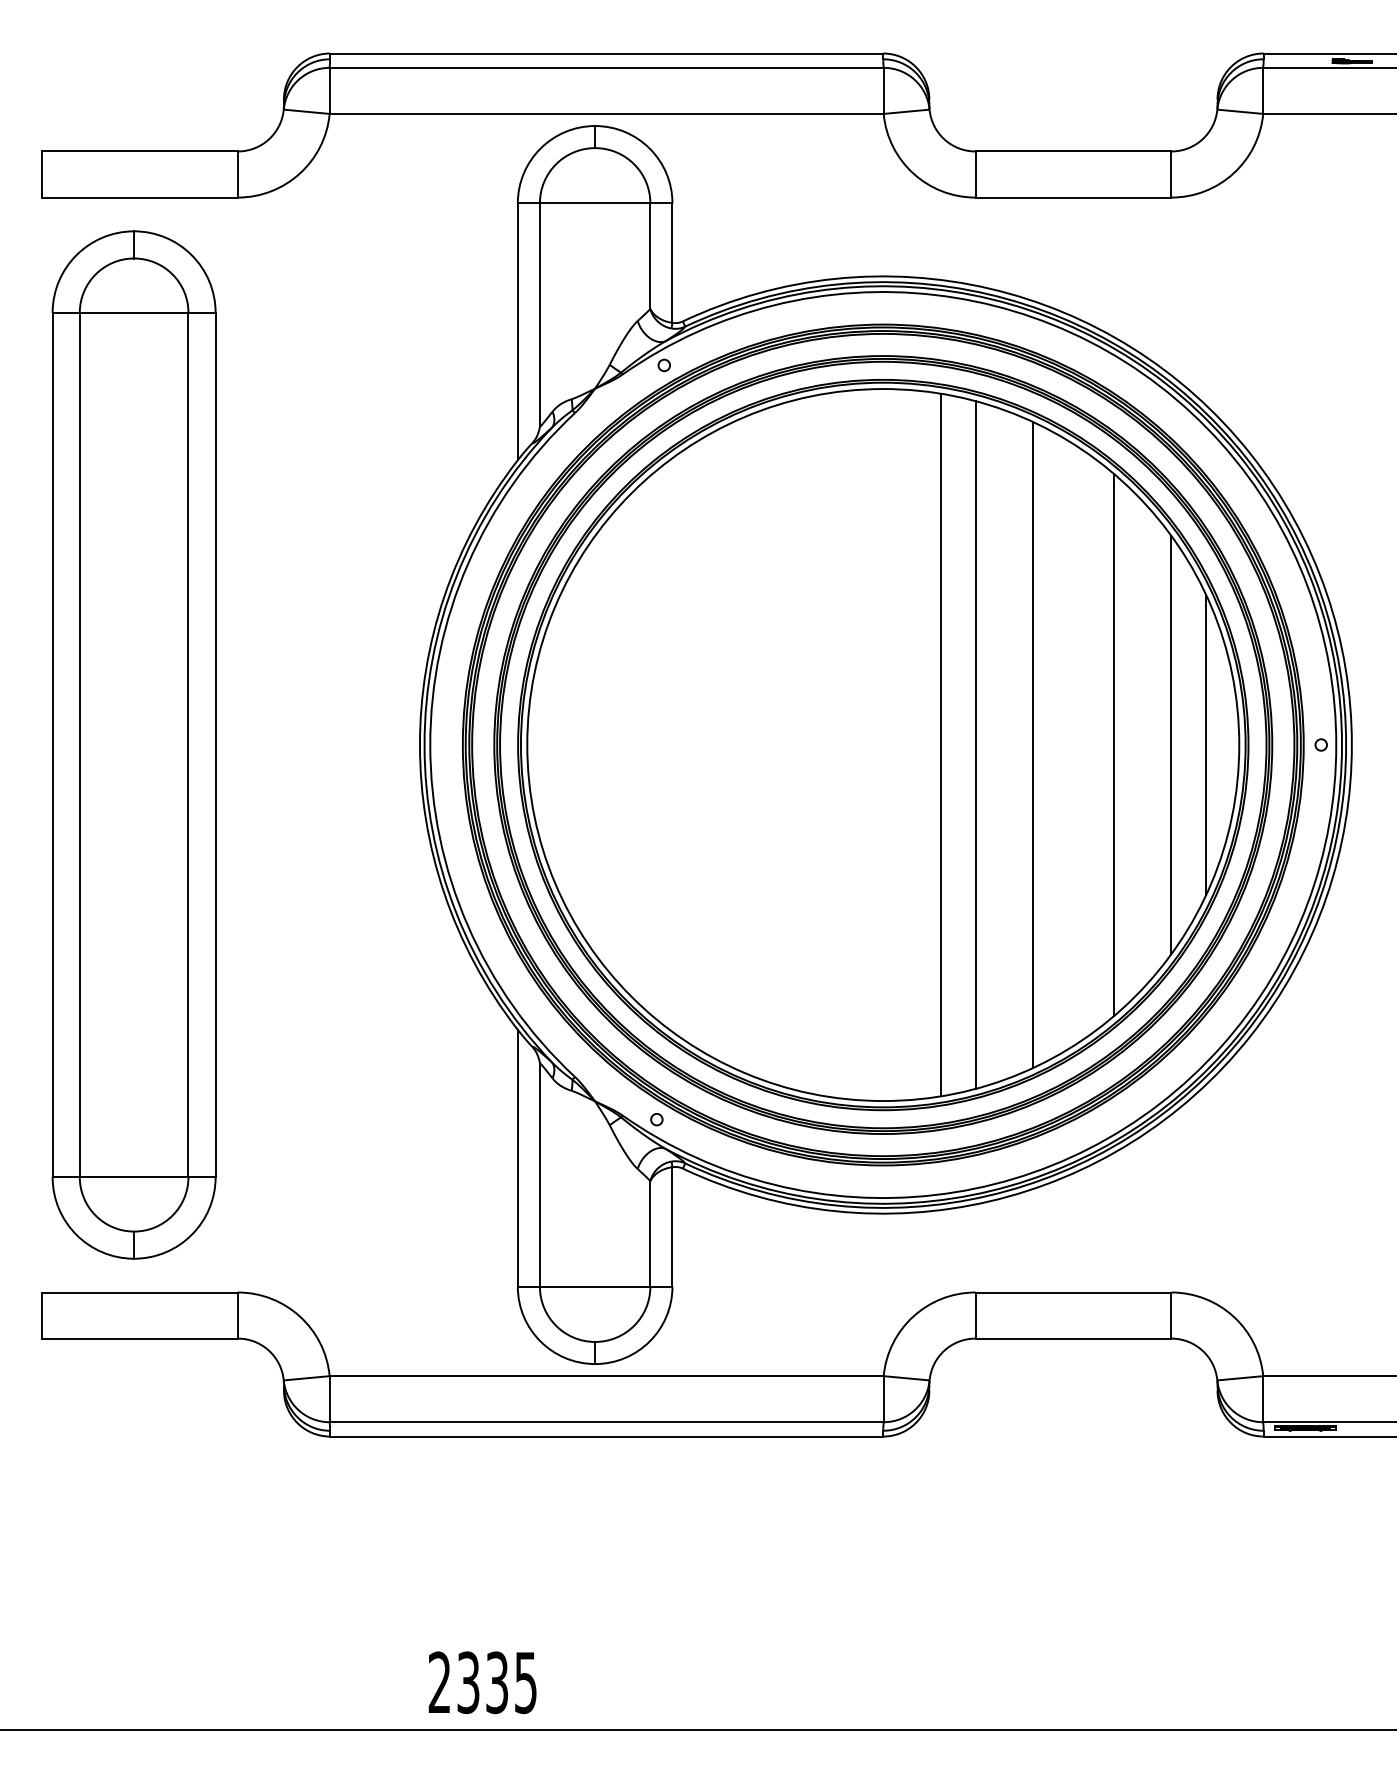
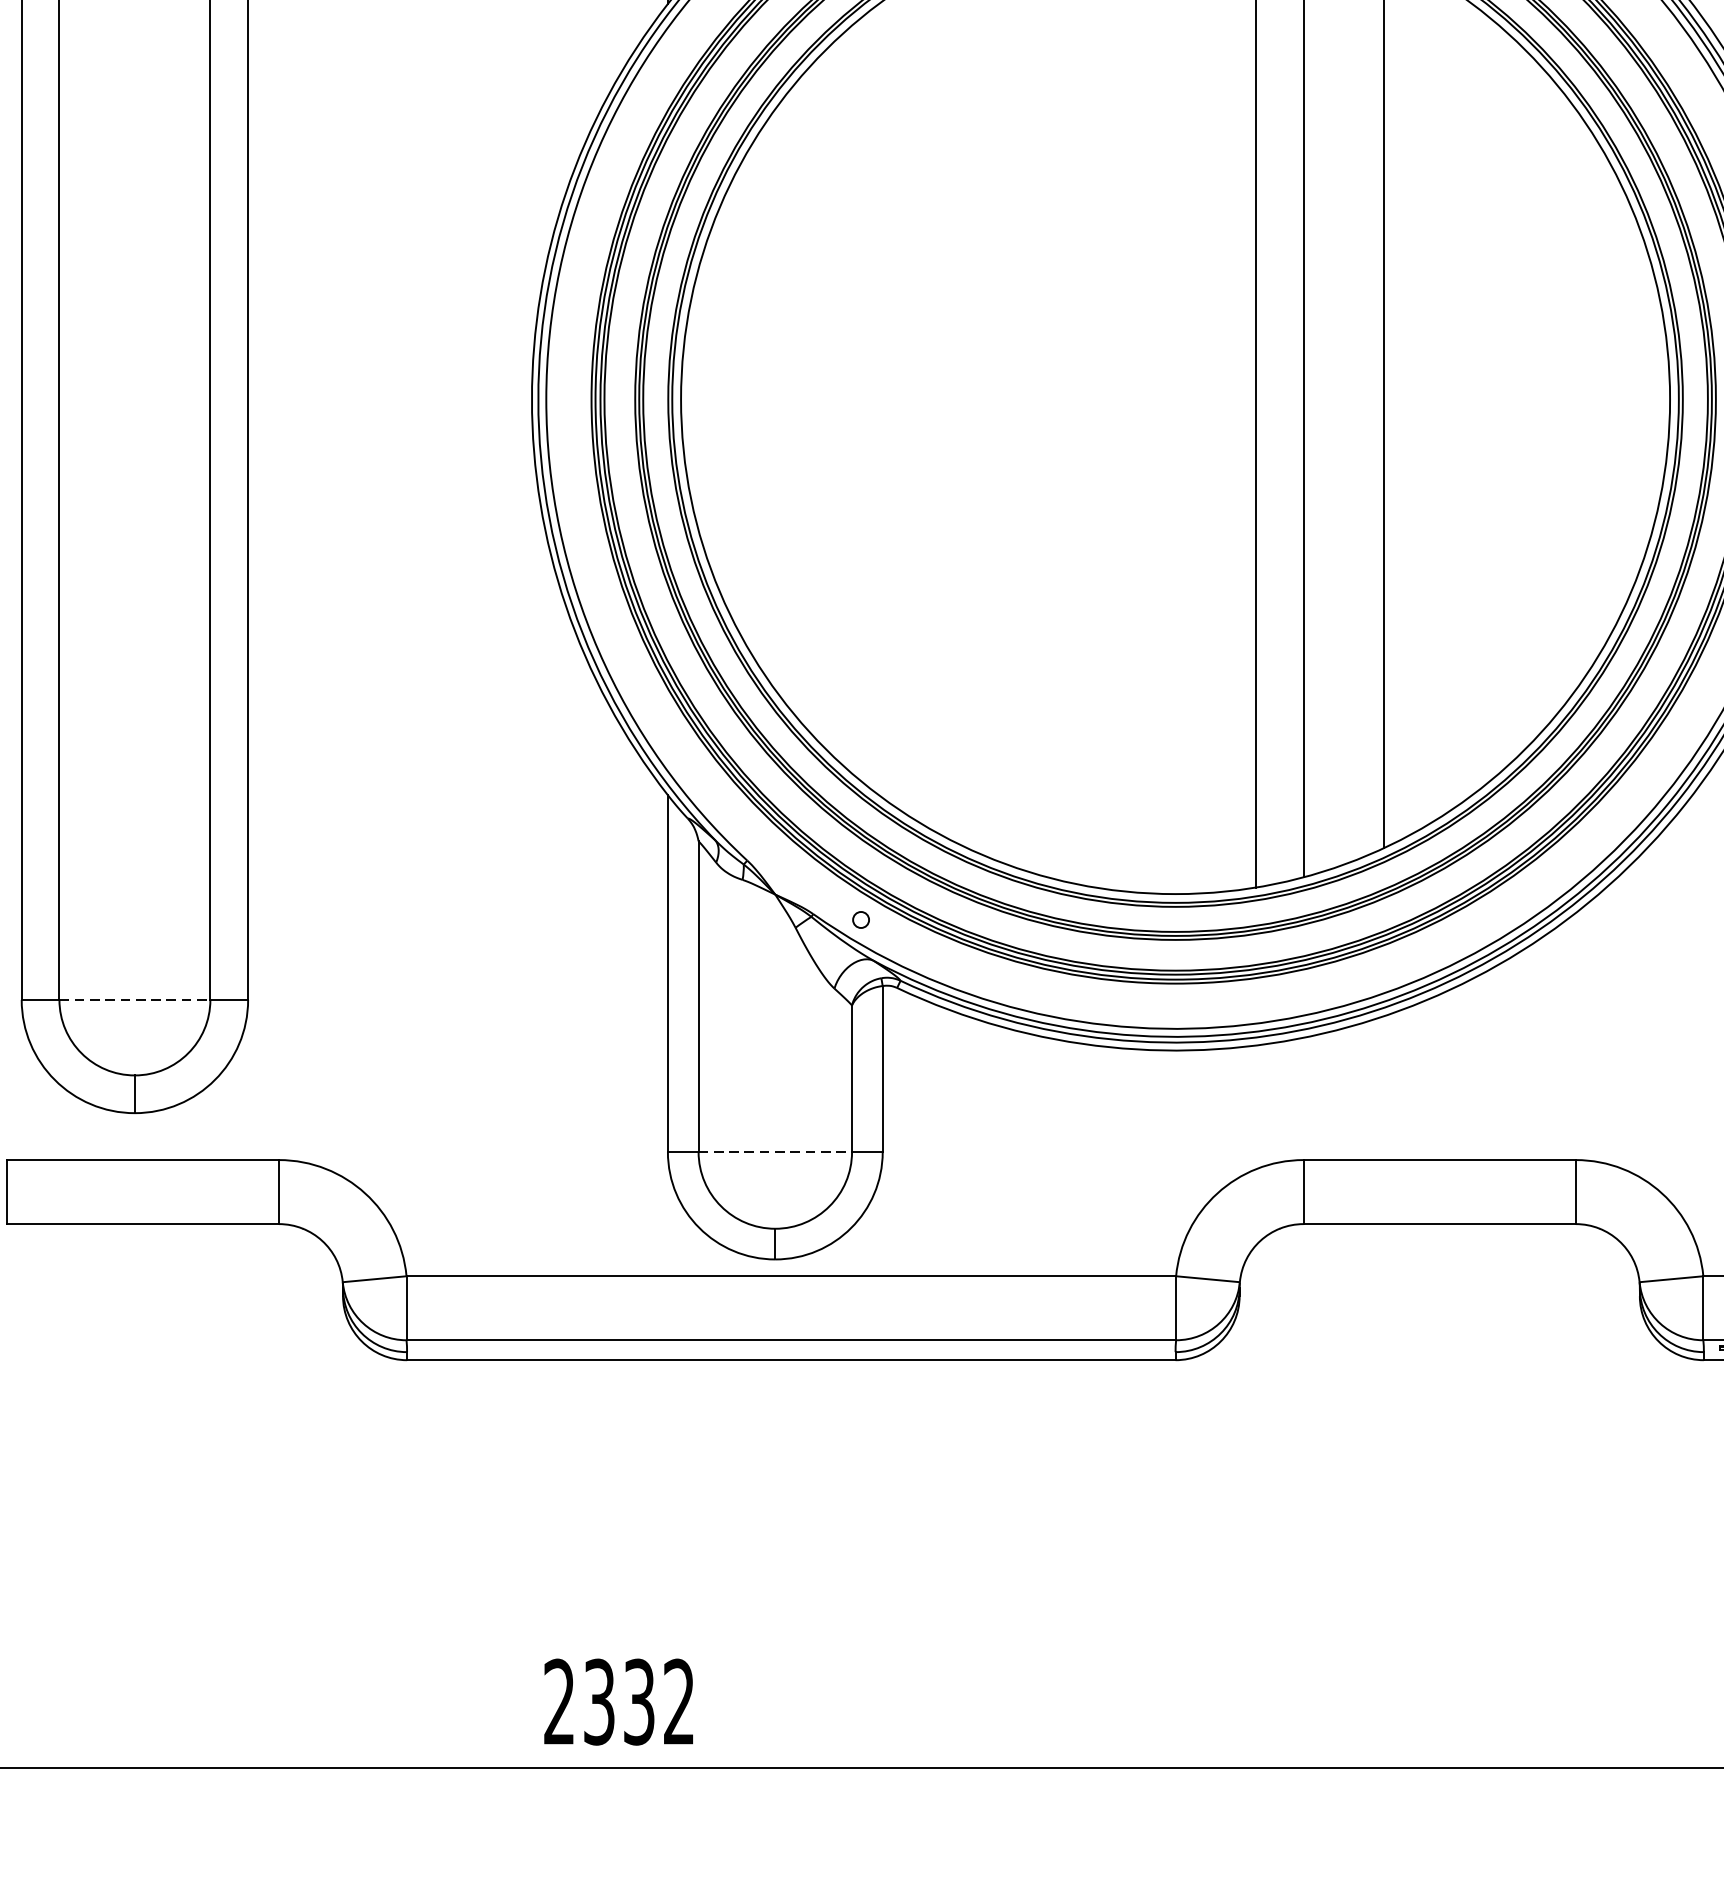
line: (1113, 744) -> (1495, 398), removed
line: (1171, 744) -> (1575, 398), removed
line: (1206, 744) -> (1624, 398), removed
line: (134, 1177) -> (135, 1000), solid -> dashed
line: (595, 1286) -> (775, 1151), solid -> dashed
text: (525, 1682) -> (678, 1701), 2335 -> 2332

